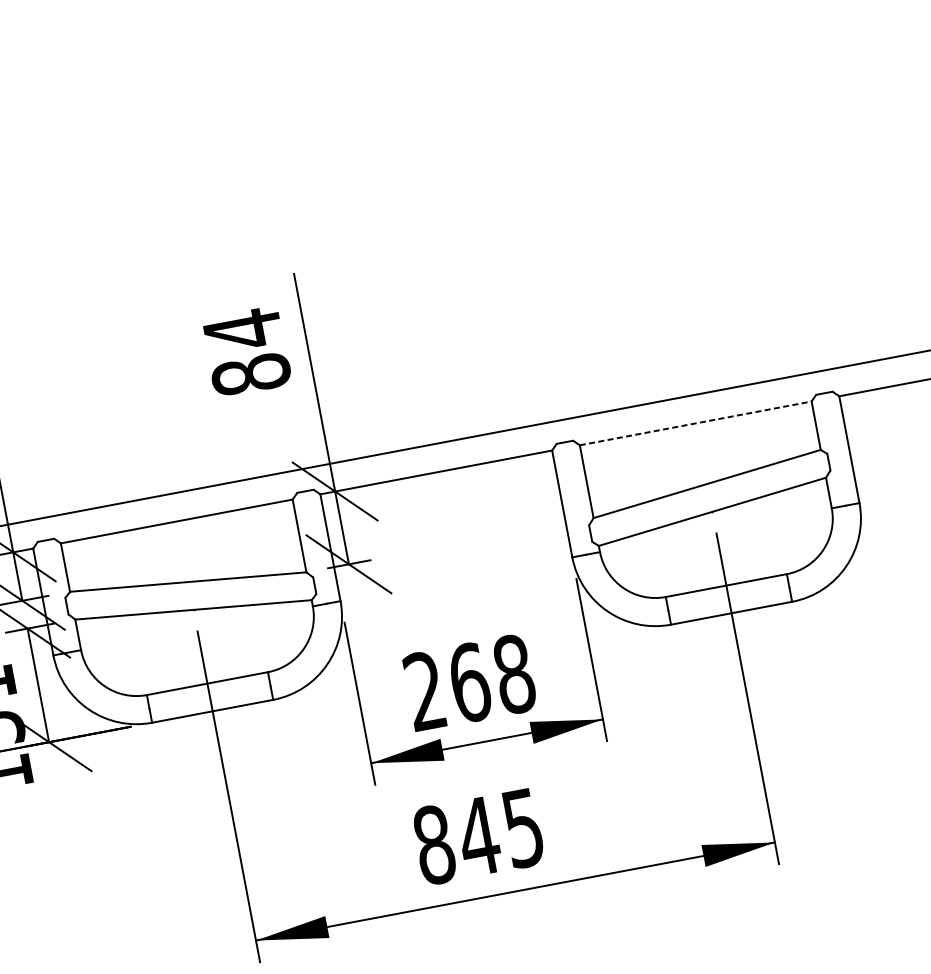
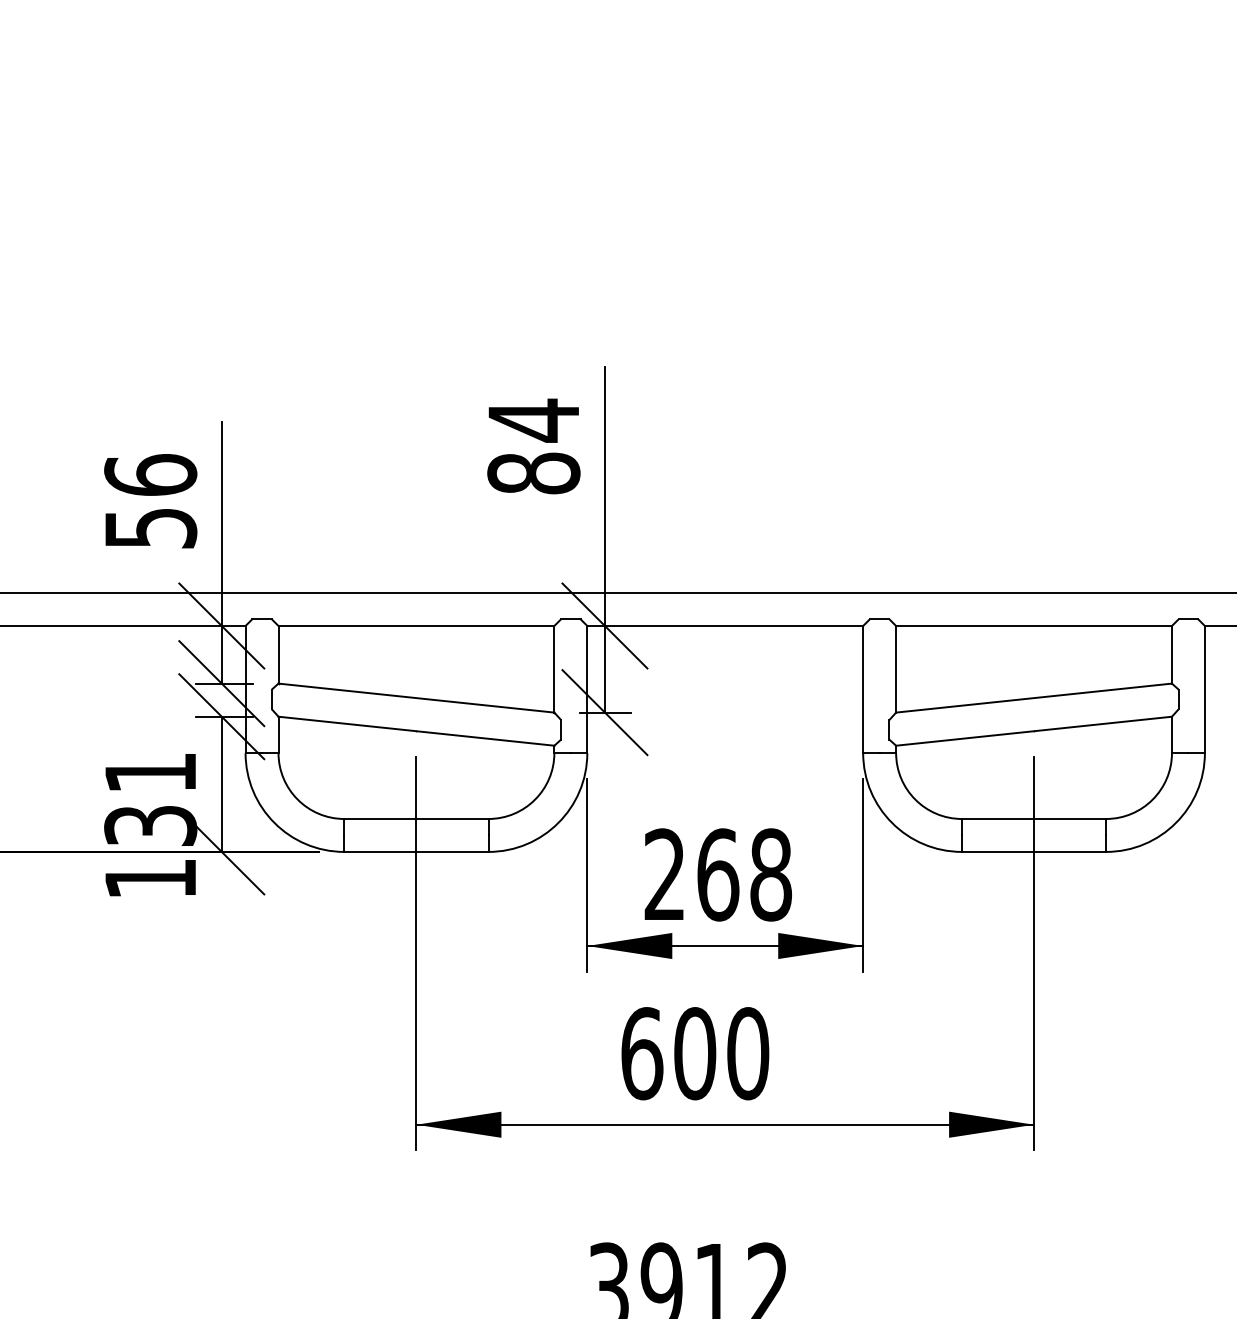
line: (696, 422) -> (1034, 625), dashed -> solid
text: (479, 836) -> (695, 1053), 845 -> 600

